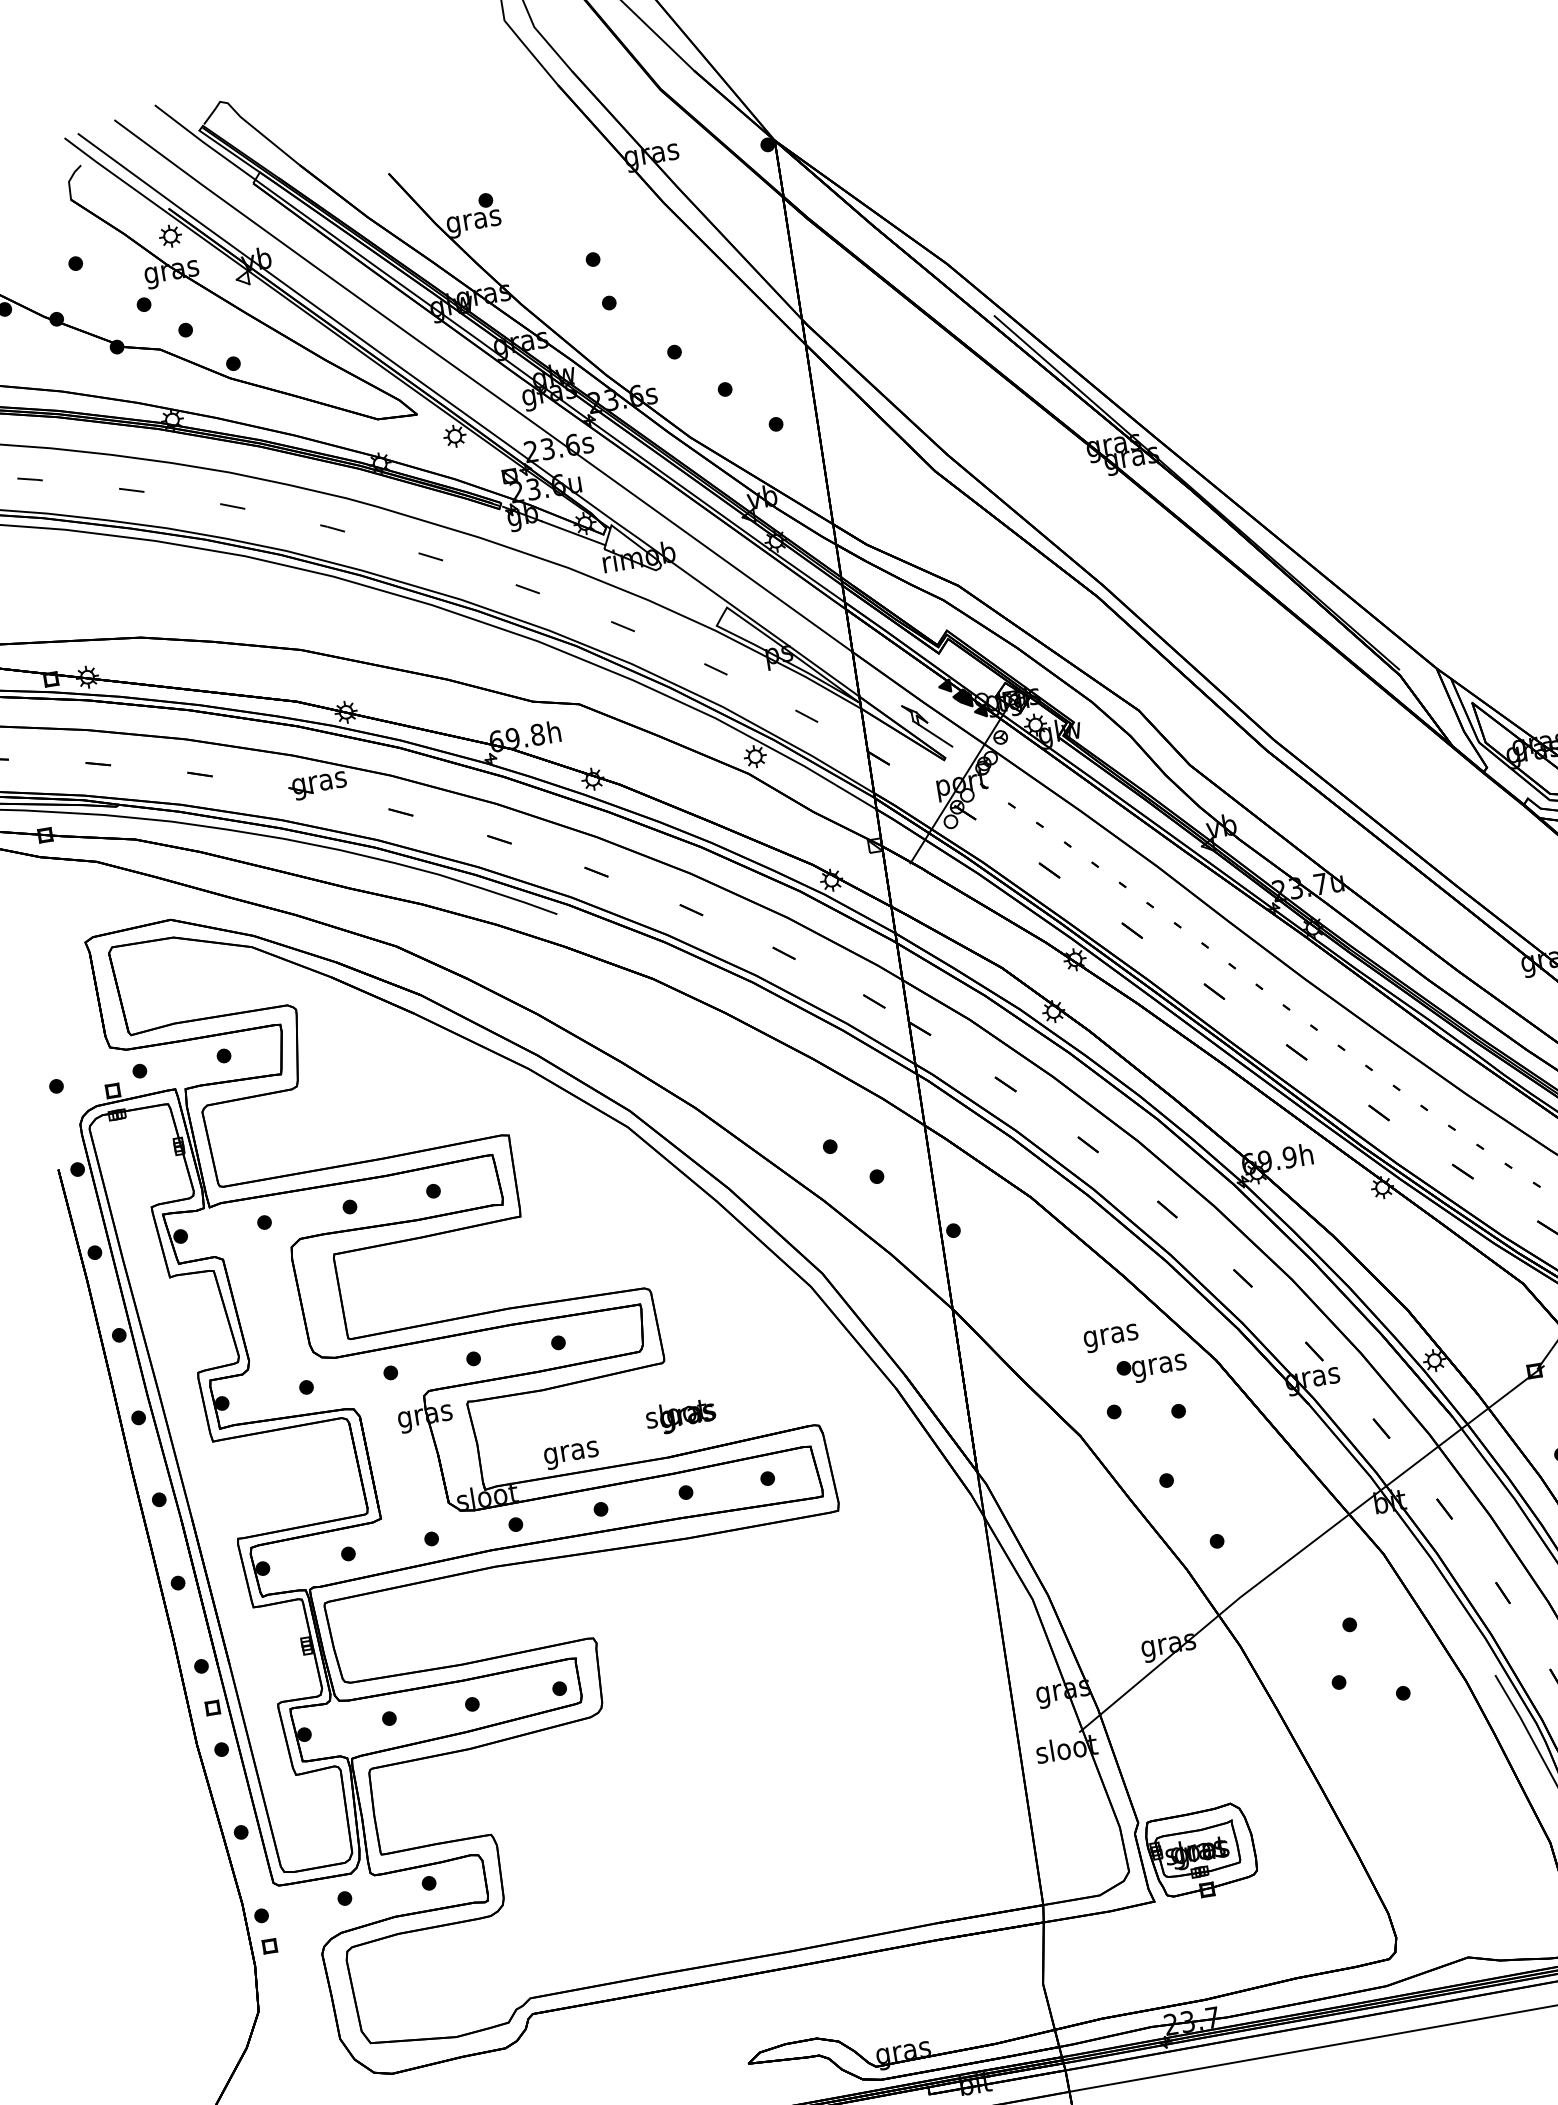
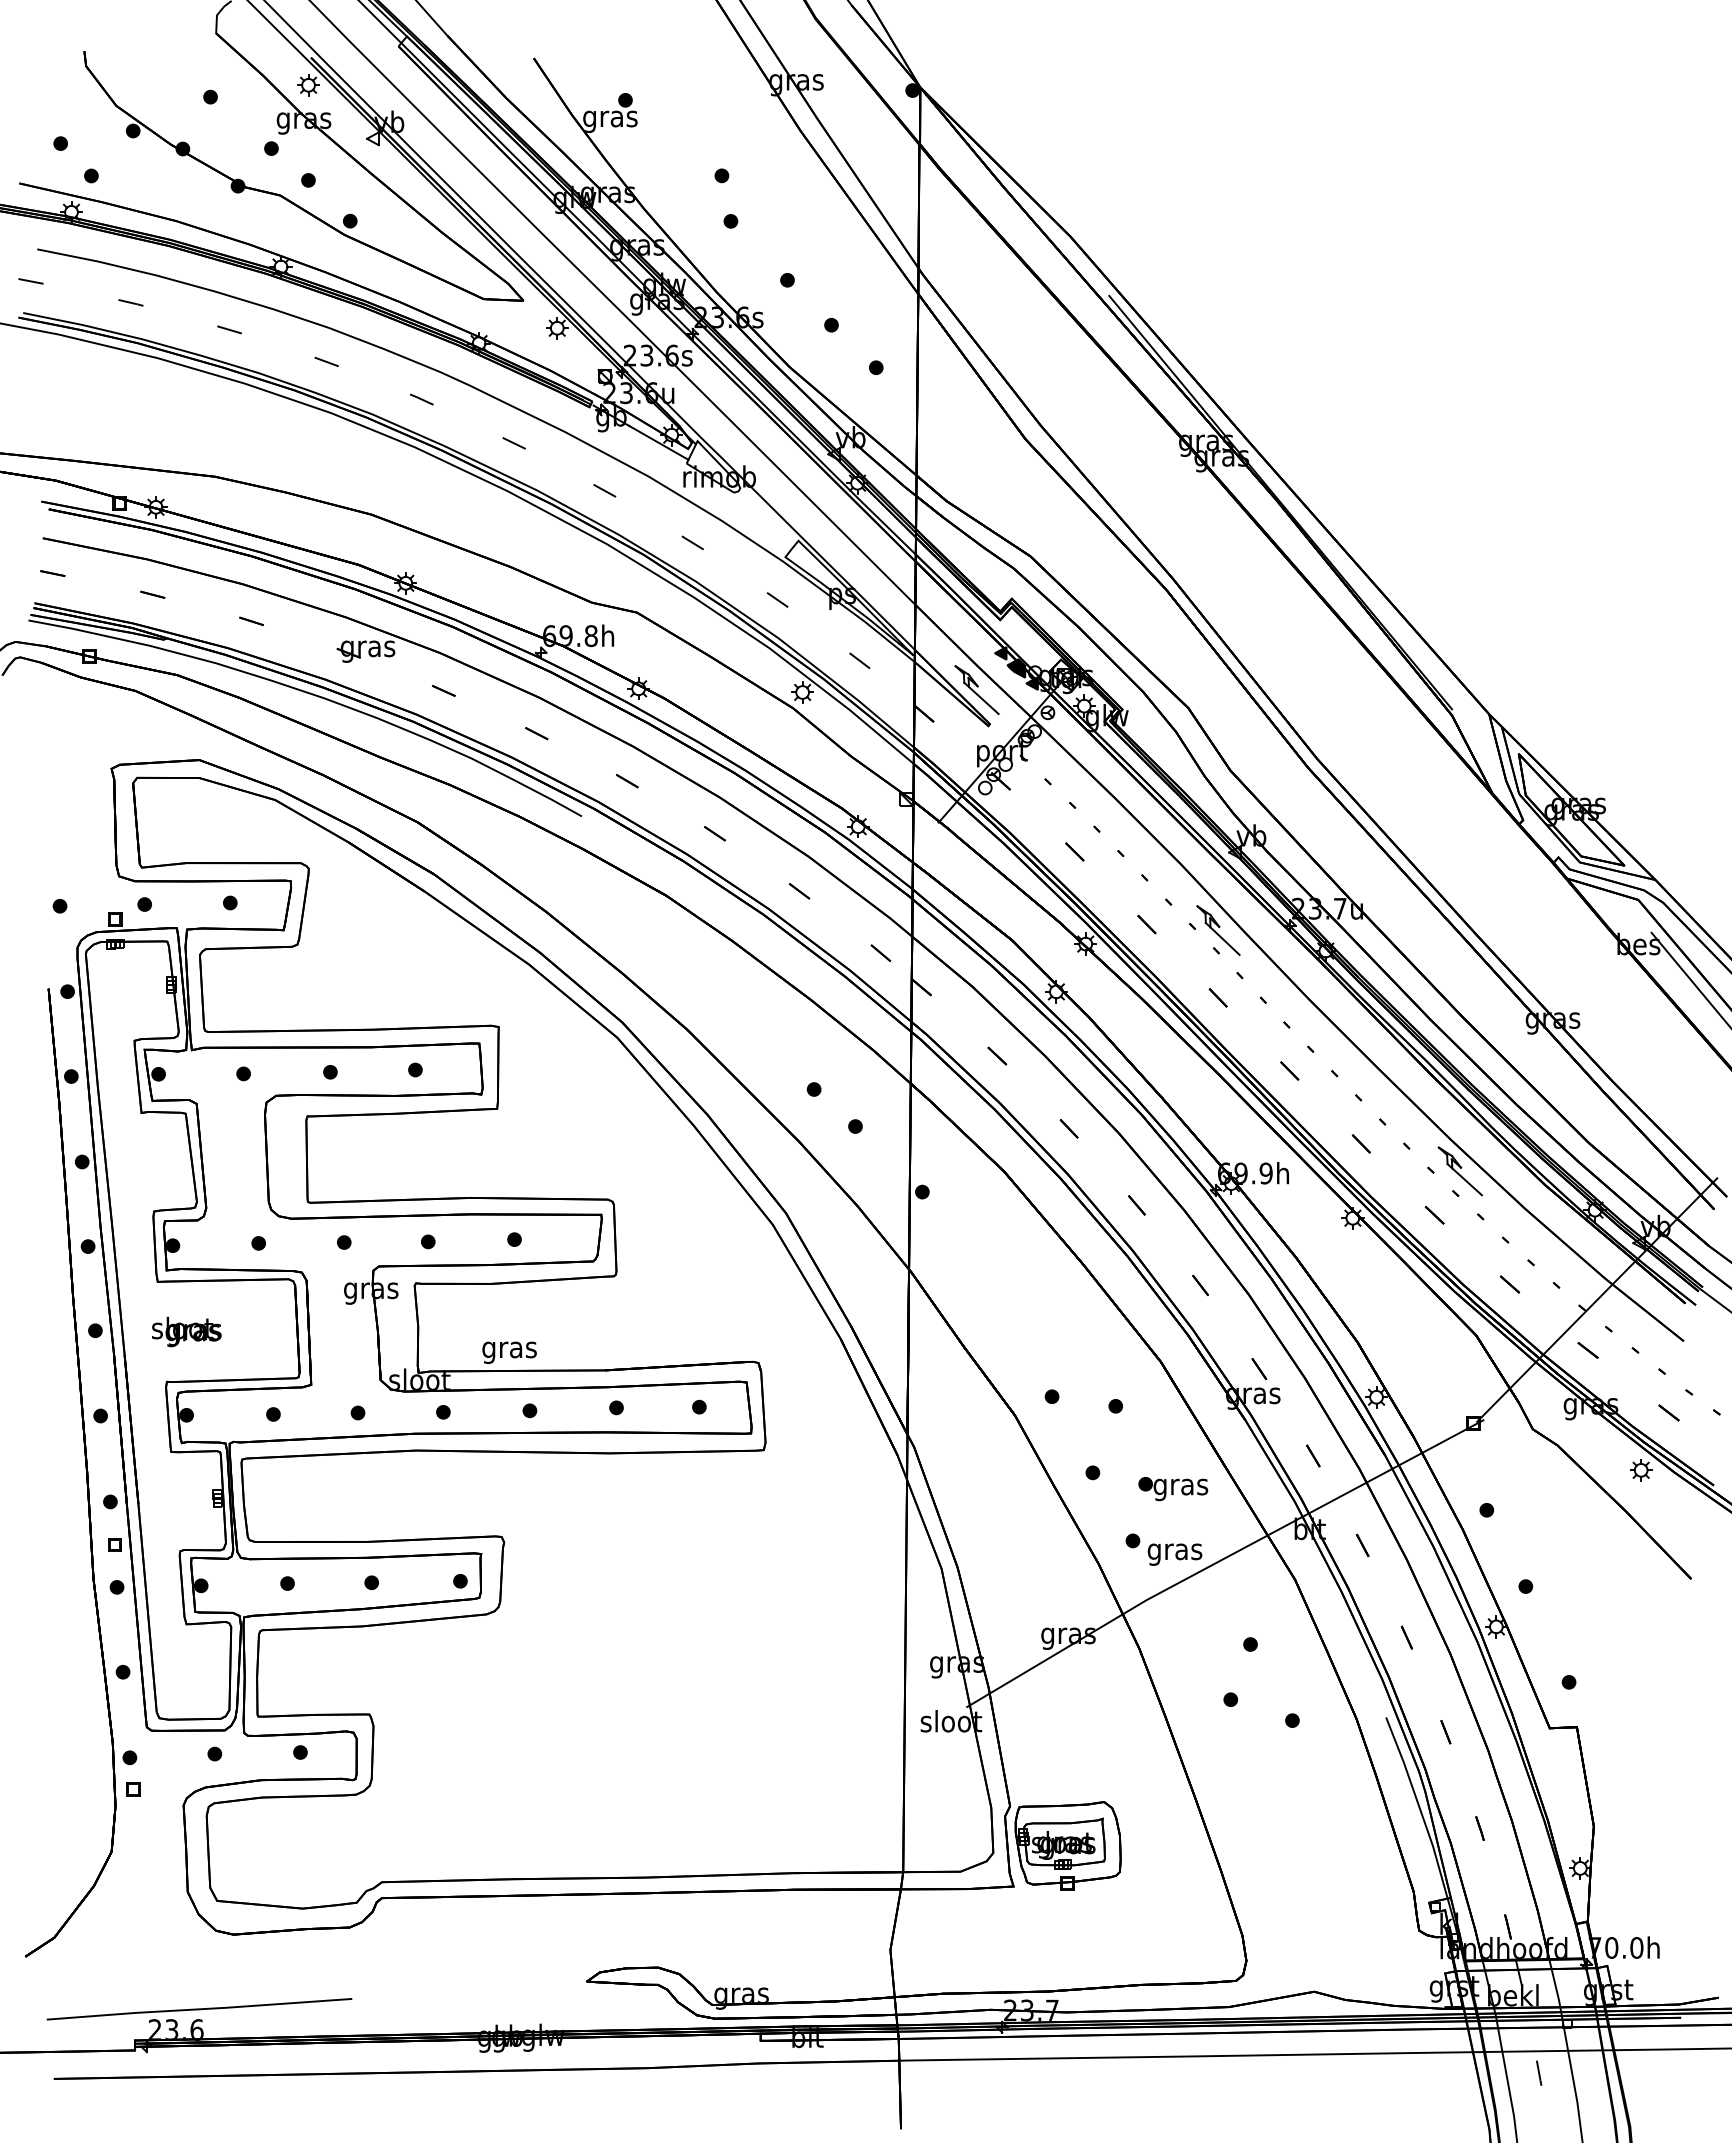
part: (1203, 925) -> (1218, 930), added
part: (1481, 1124) -> (1460, 1171), added
text: (1110, 1338) -> (1174, 1554), moved
part: (1152, 1369) -> (1173, 1489), moved
text: (680, 1416) -> (186, 1331), moved

